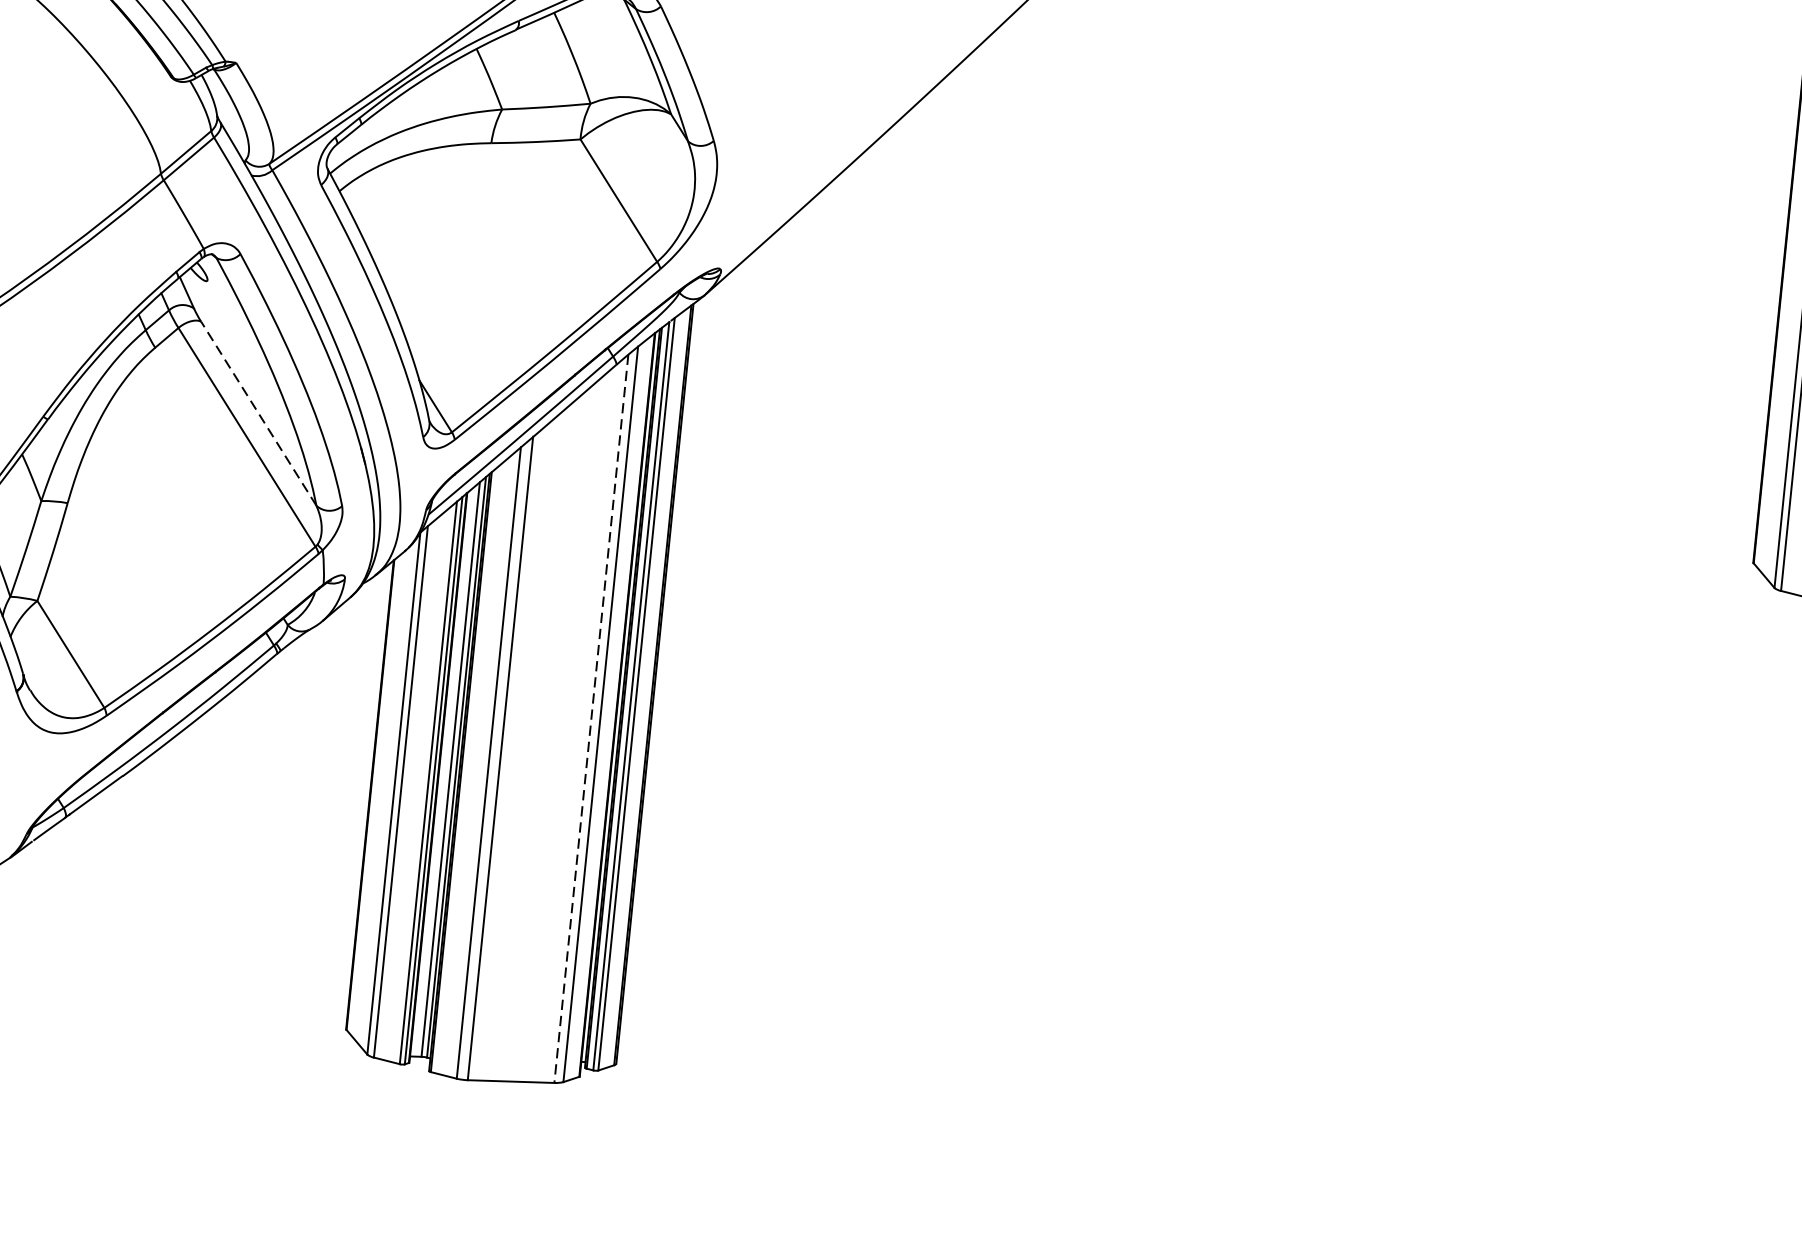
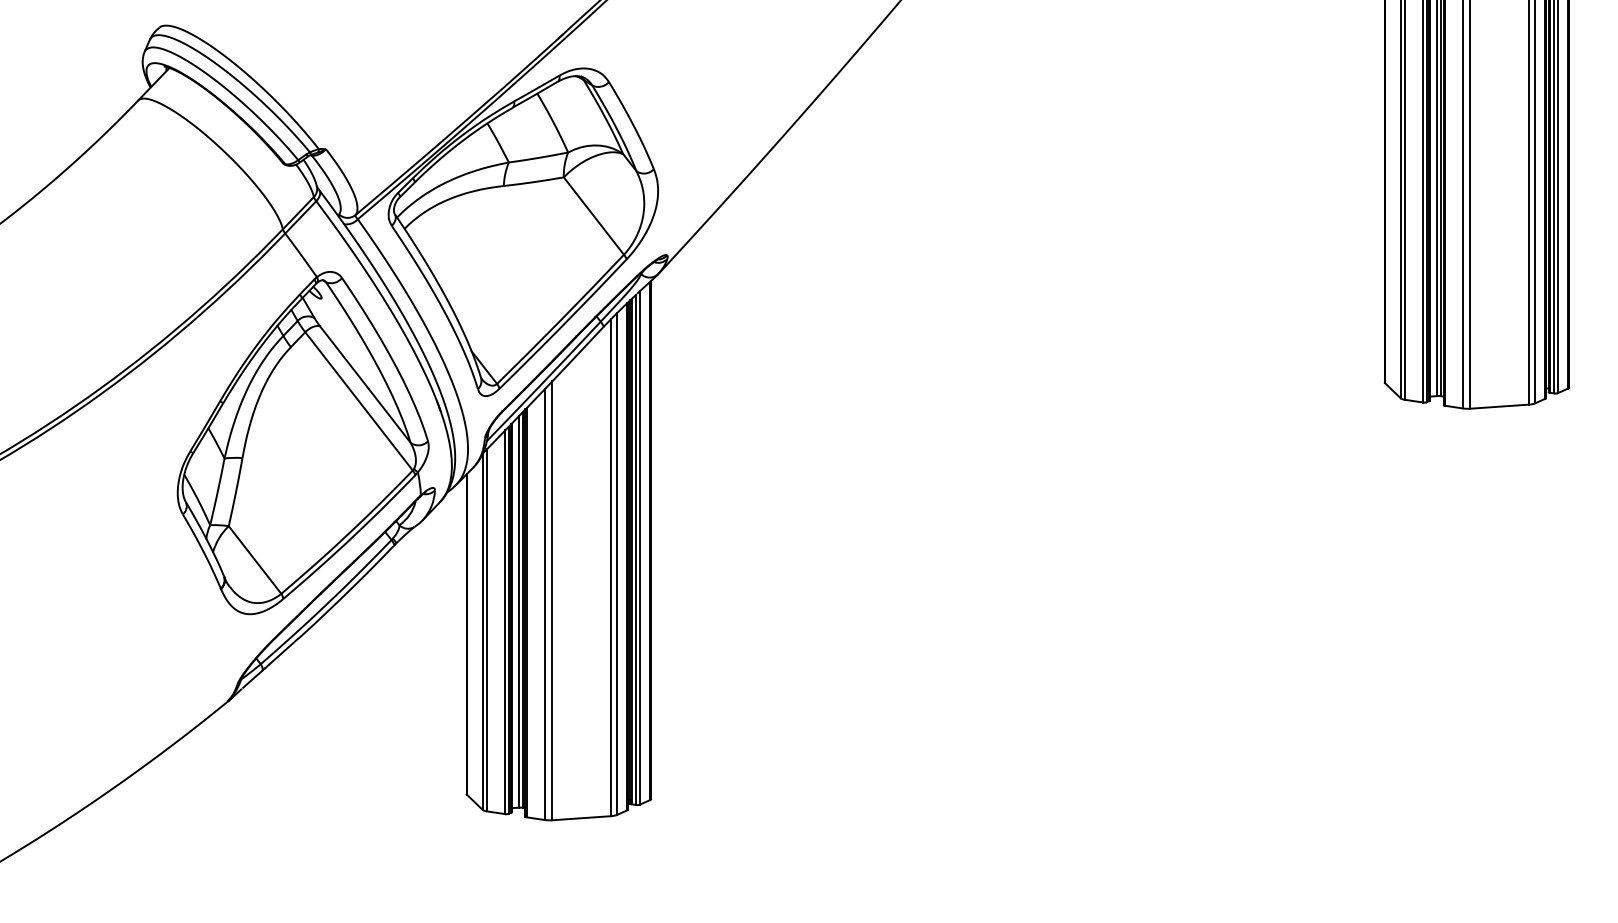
line: (258, 413) -> (365, 384), dashed -> solid
line: (590, 719) -> (610, 568), dashed -> solid

